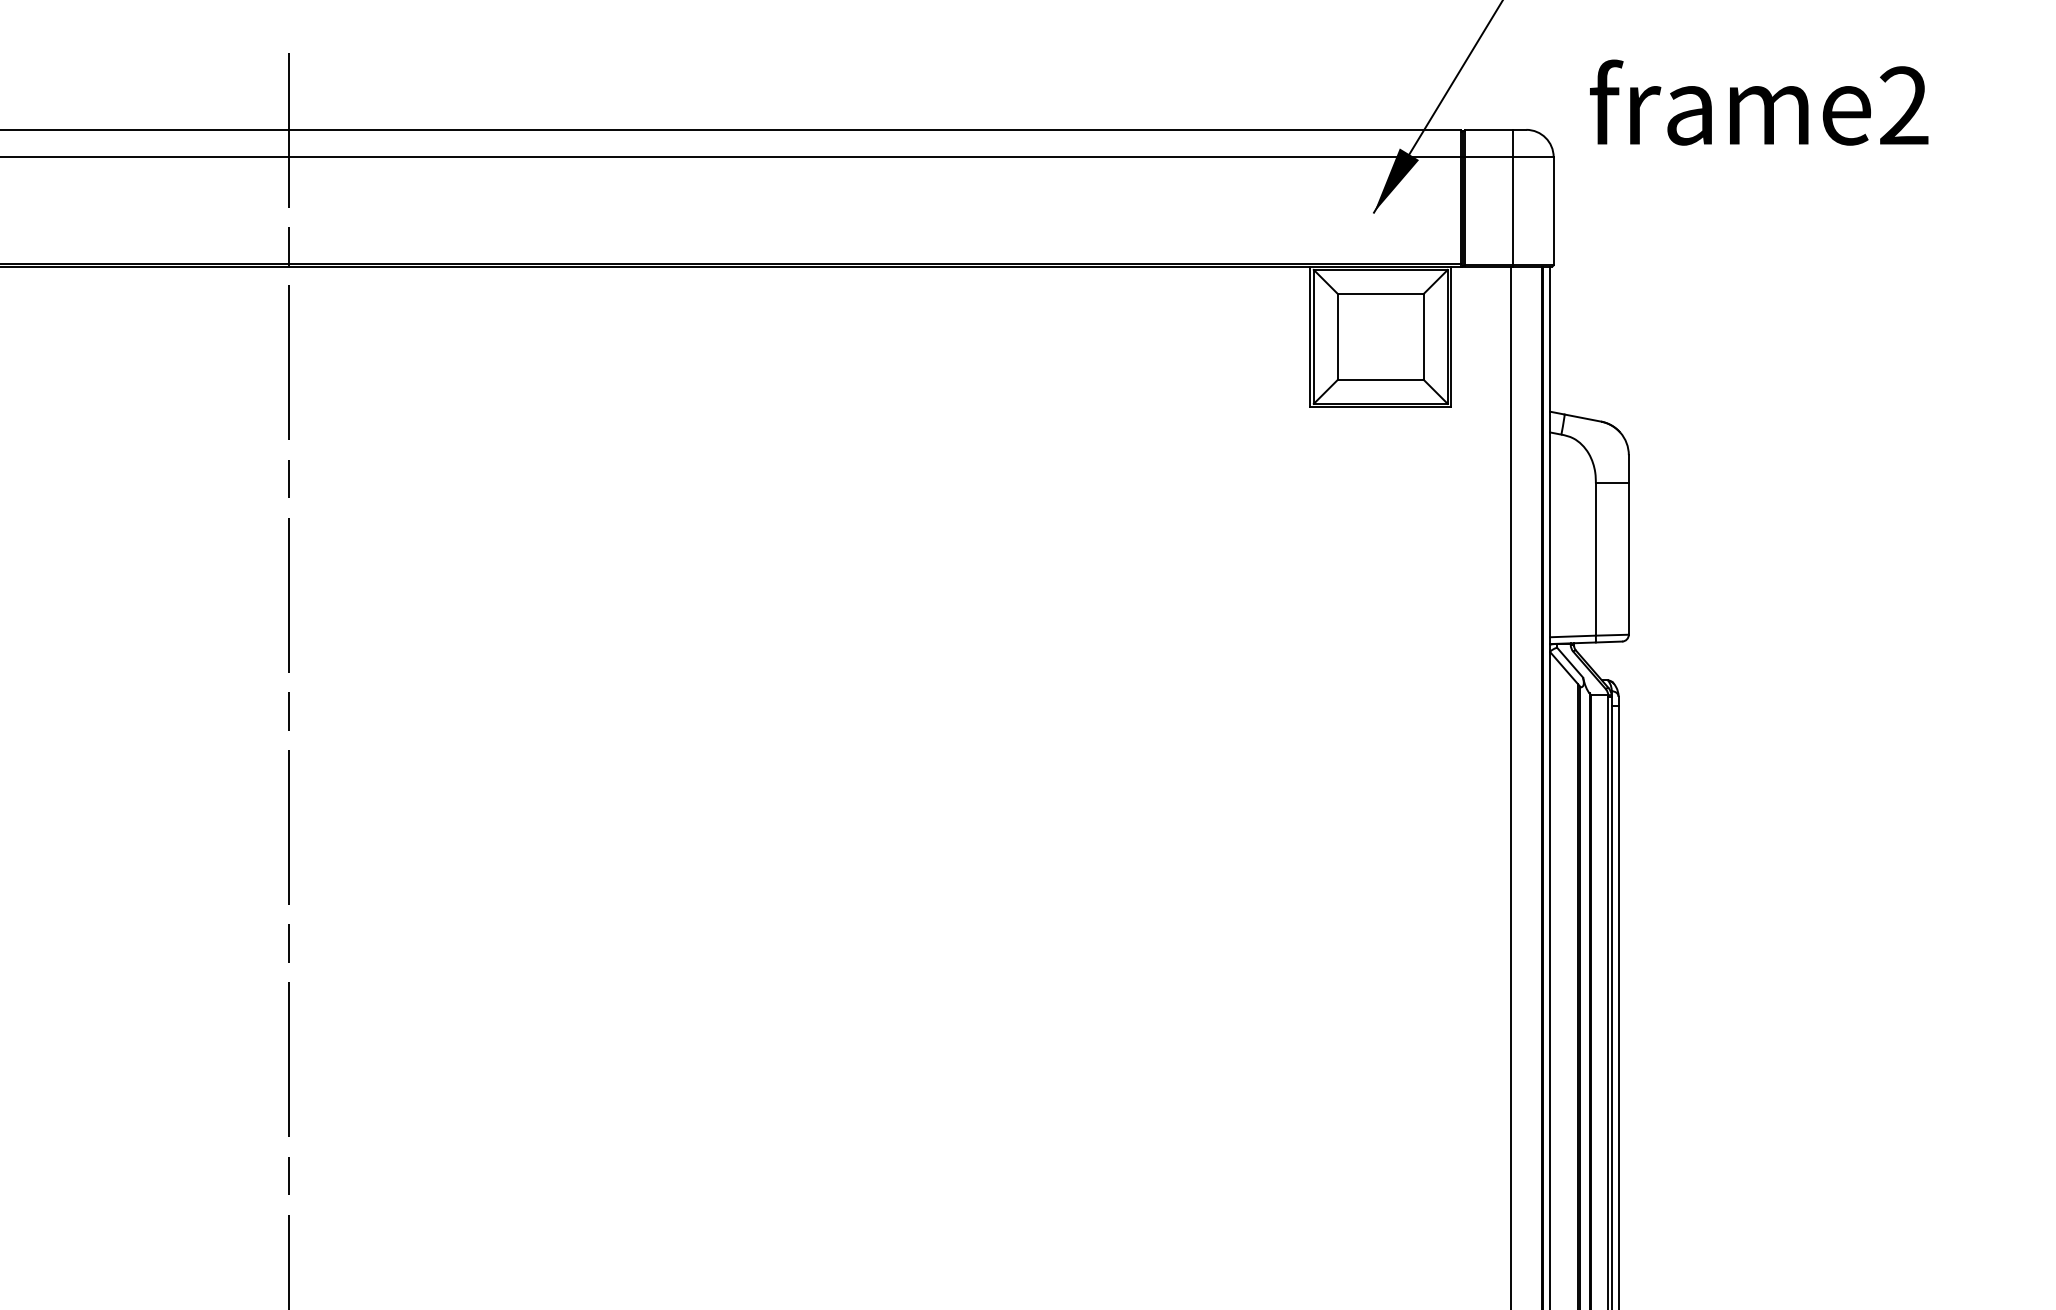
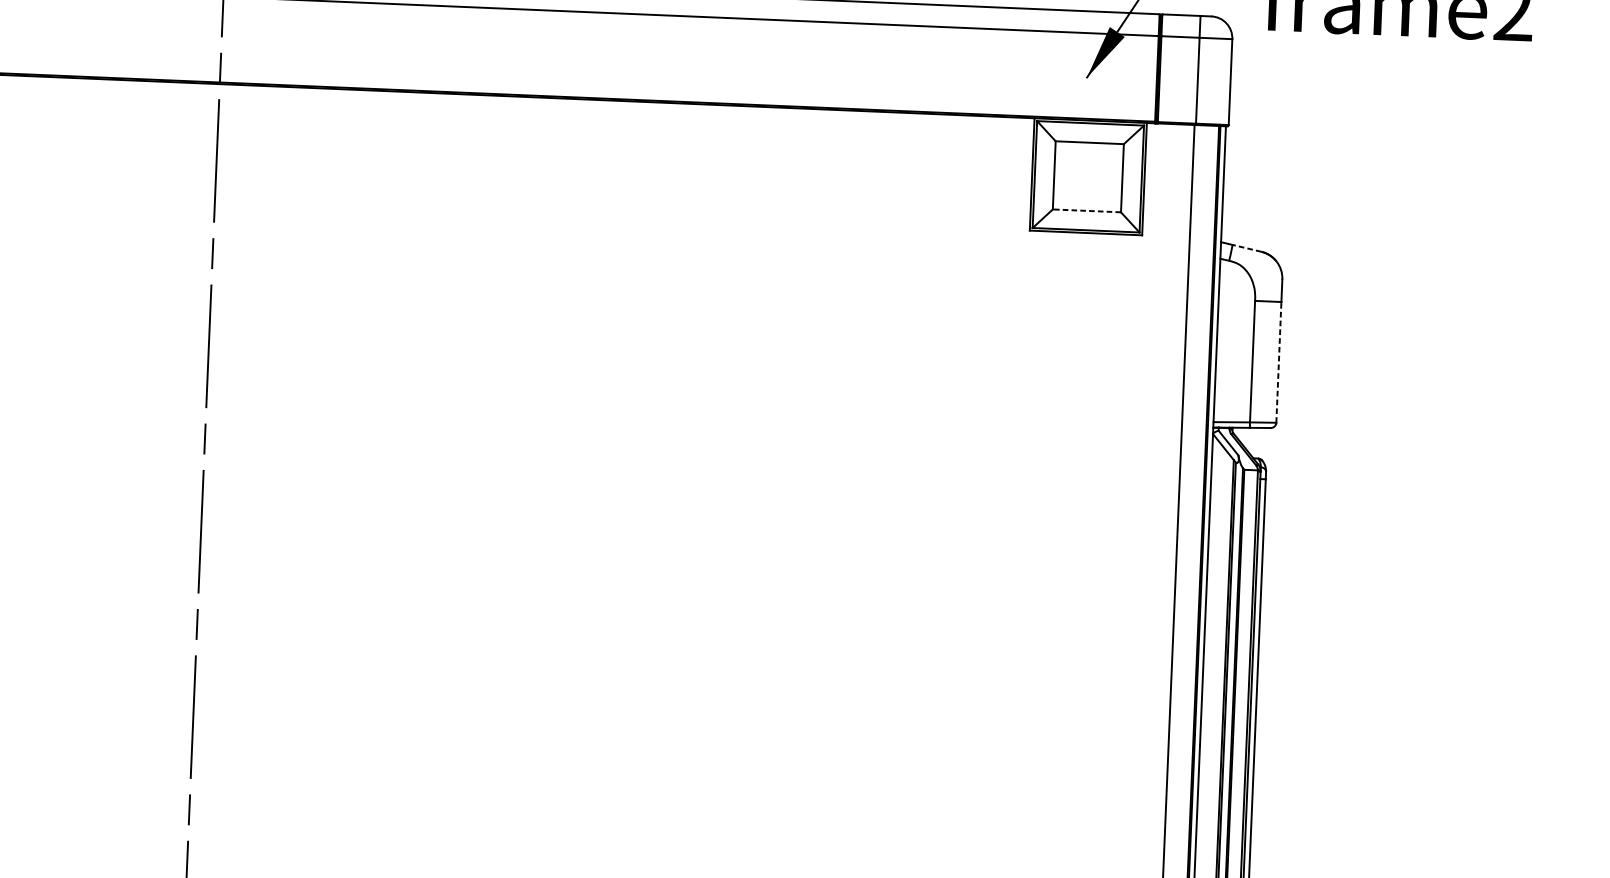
line: (1380, 379) -> (1086, 210), solid -> dashed
line: (1582, 418) -> (1246, 248), solid -> dashed
line: (1628, 559) -> (1278, 362), solid -> dashed

